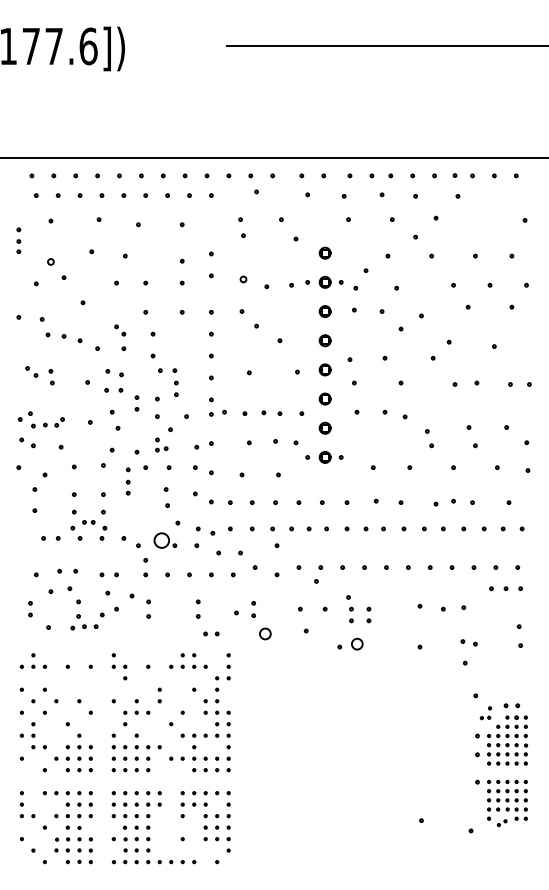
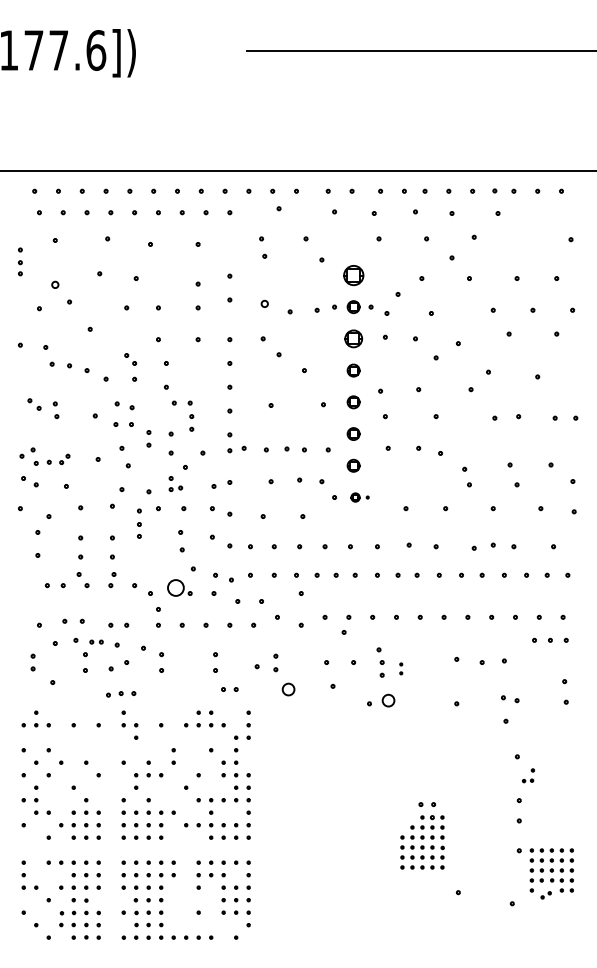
part: (324, 252) -> (352, 274), size x1.6
part: (324, 311) -> (352, 338), size x1.4
part: (330, 457) -> (359, 497), size x0.7
part: (88, 522) -> (96, 642), moved
part: (368, 614) -> (400, 668), size x0.7
part: (84, 627) -> (121, 694), moved
part: (507, 734) -> (422, 835), moved

